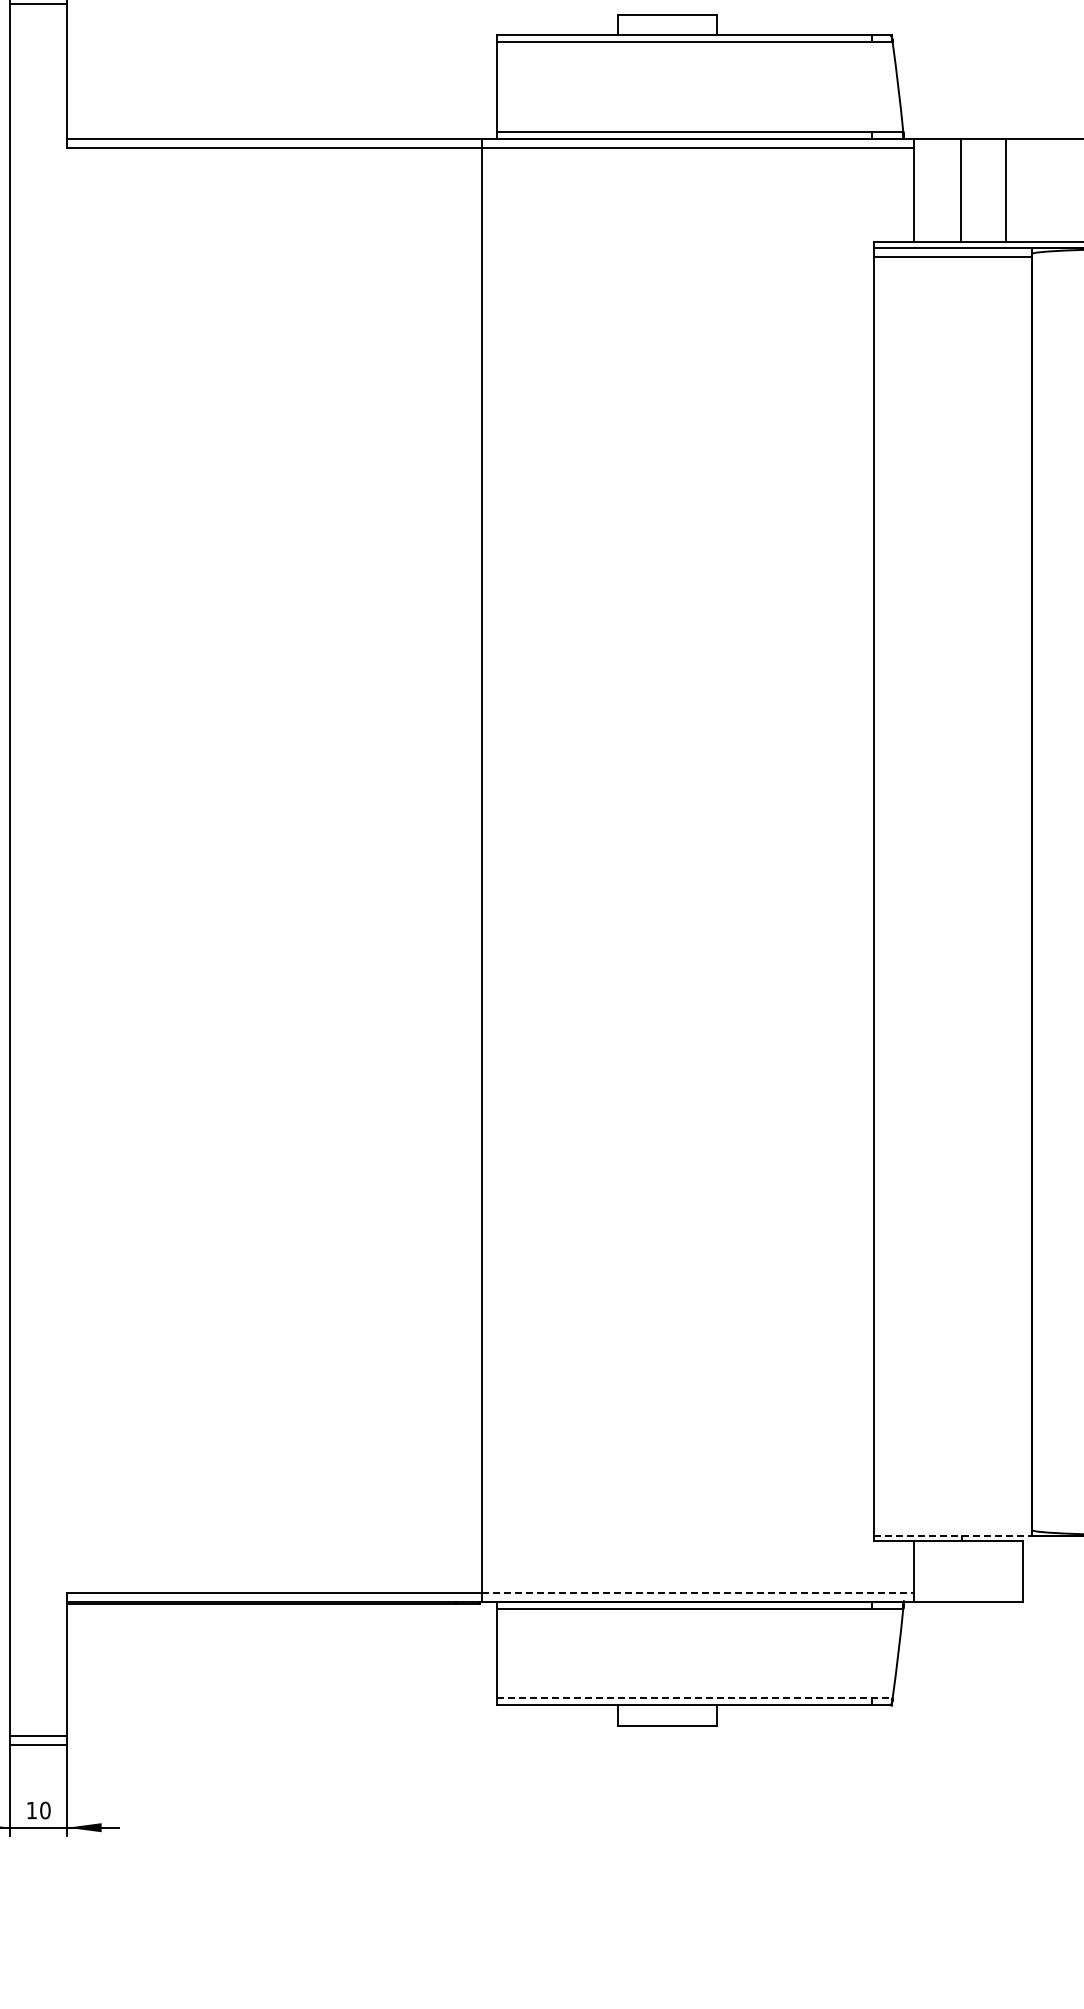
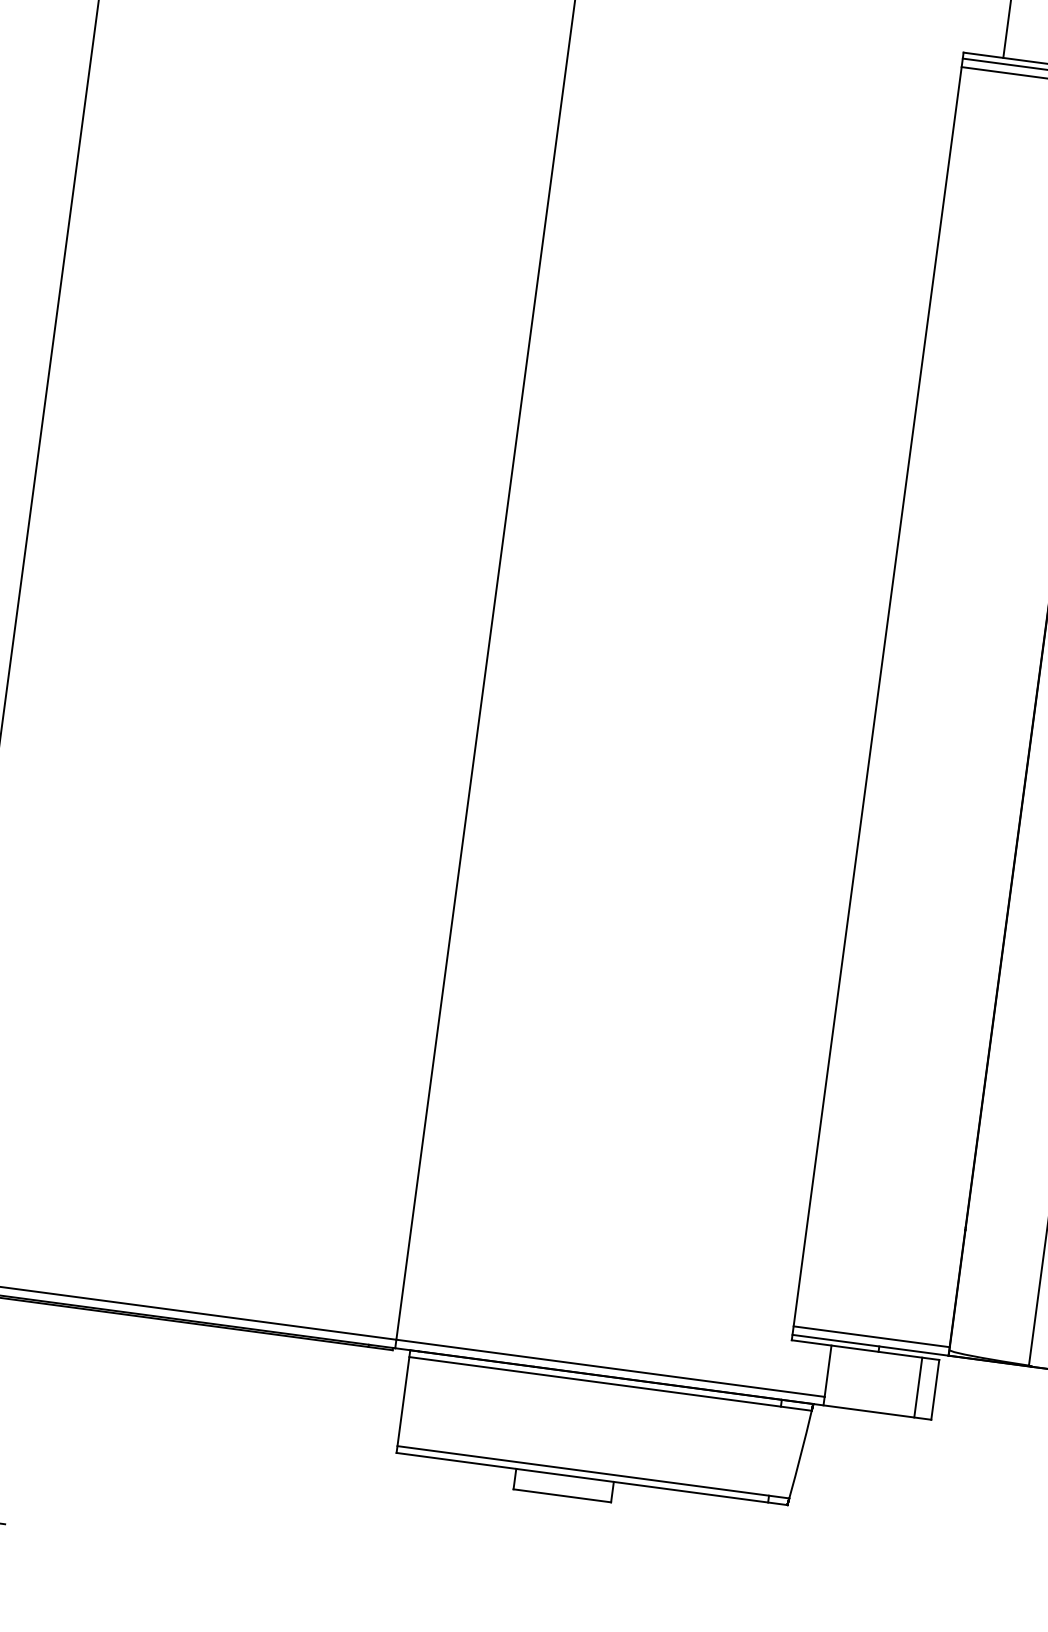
line: (952, 1527) -> (871, 1336), added
line: (952, 1535) -> (870, 1344), dashed -> solid
line: (1005, 1571) -> (917, 1387), added
line: (698, 1593) -> (610, 1368), dashed -> solid
line: (695, 1698) -> (593, 1472), dashed -> solid

